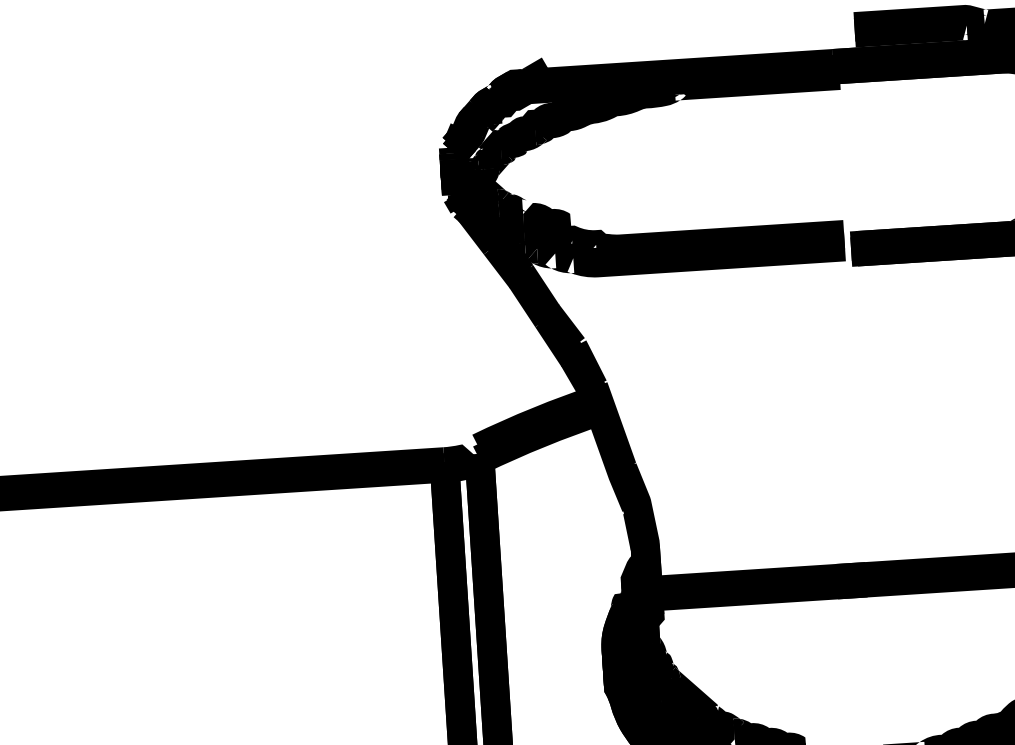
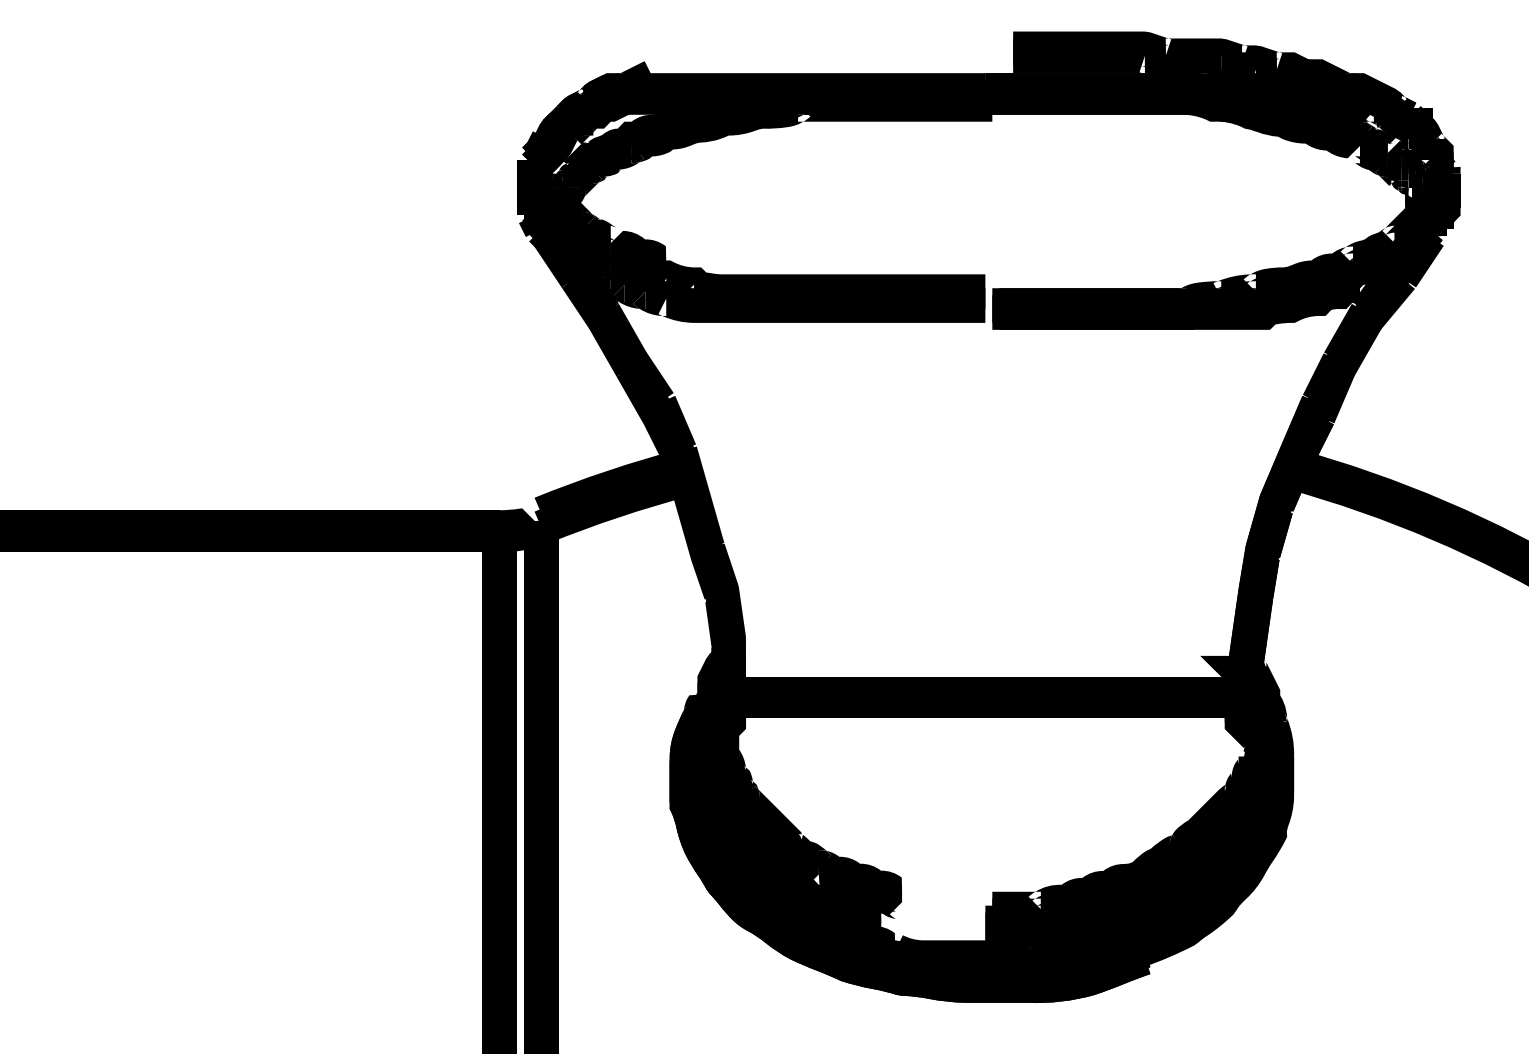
fill: (550, 261) -> (639, 300), added

